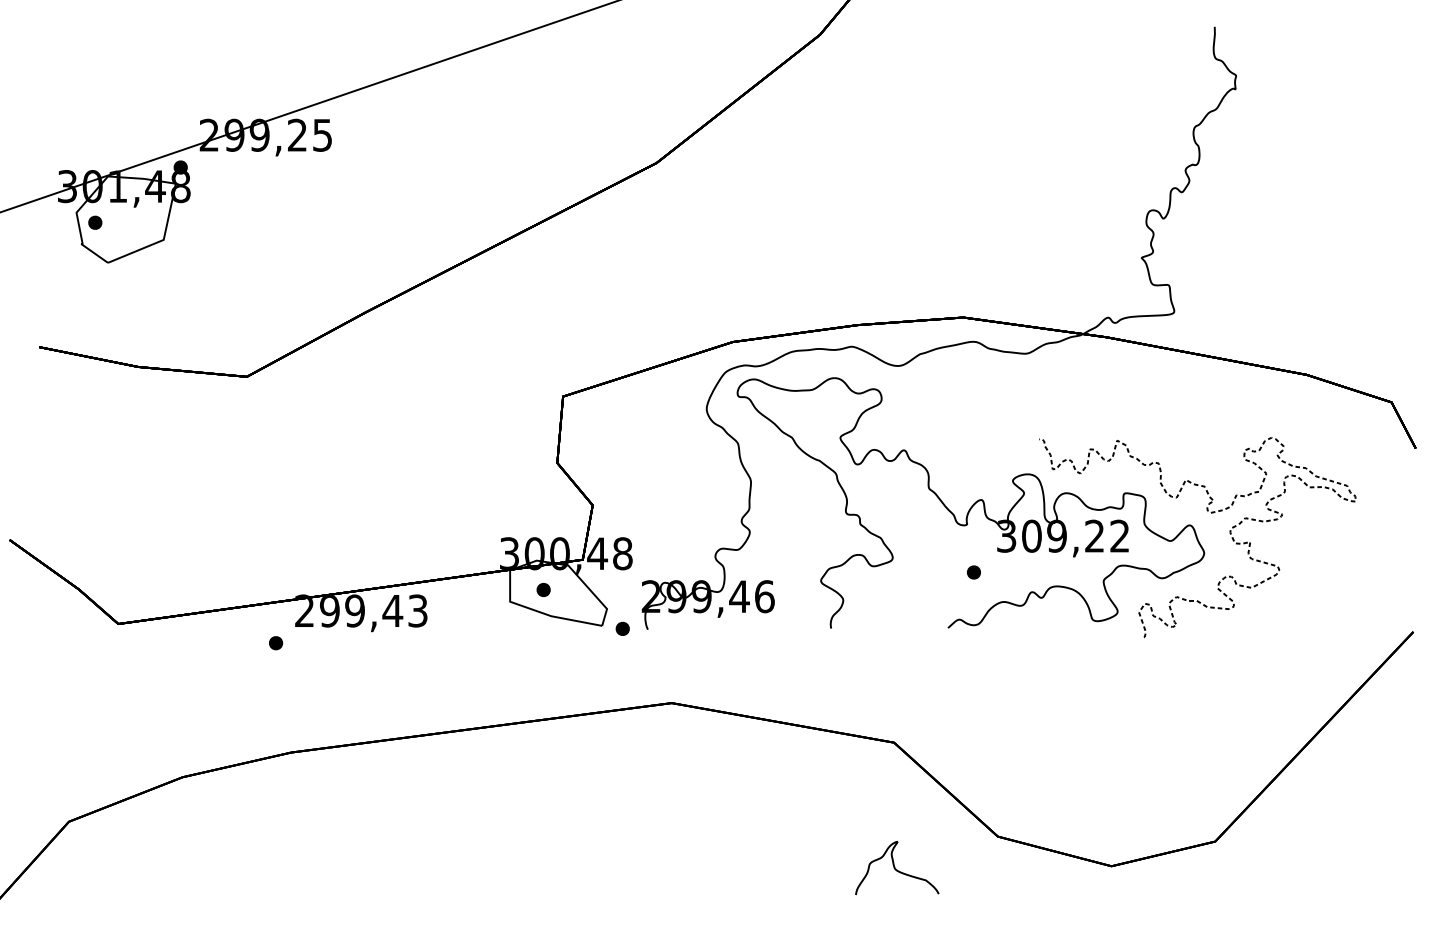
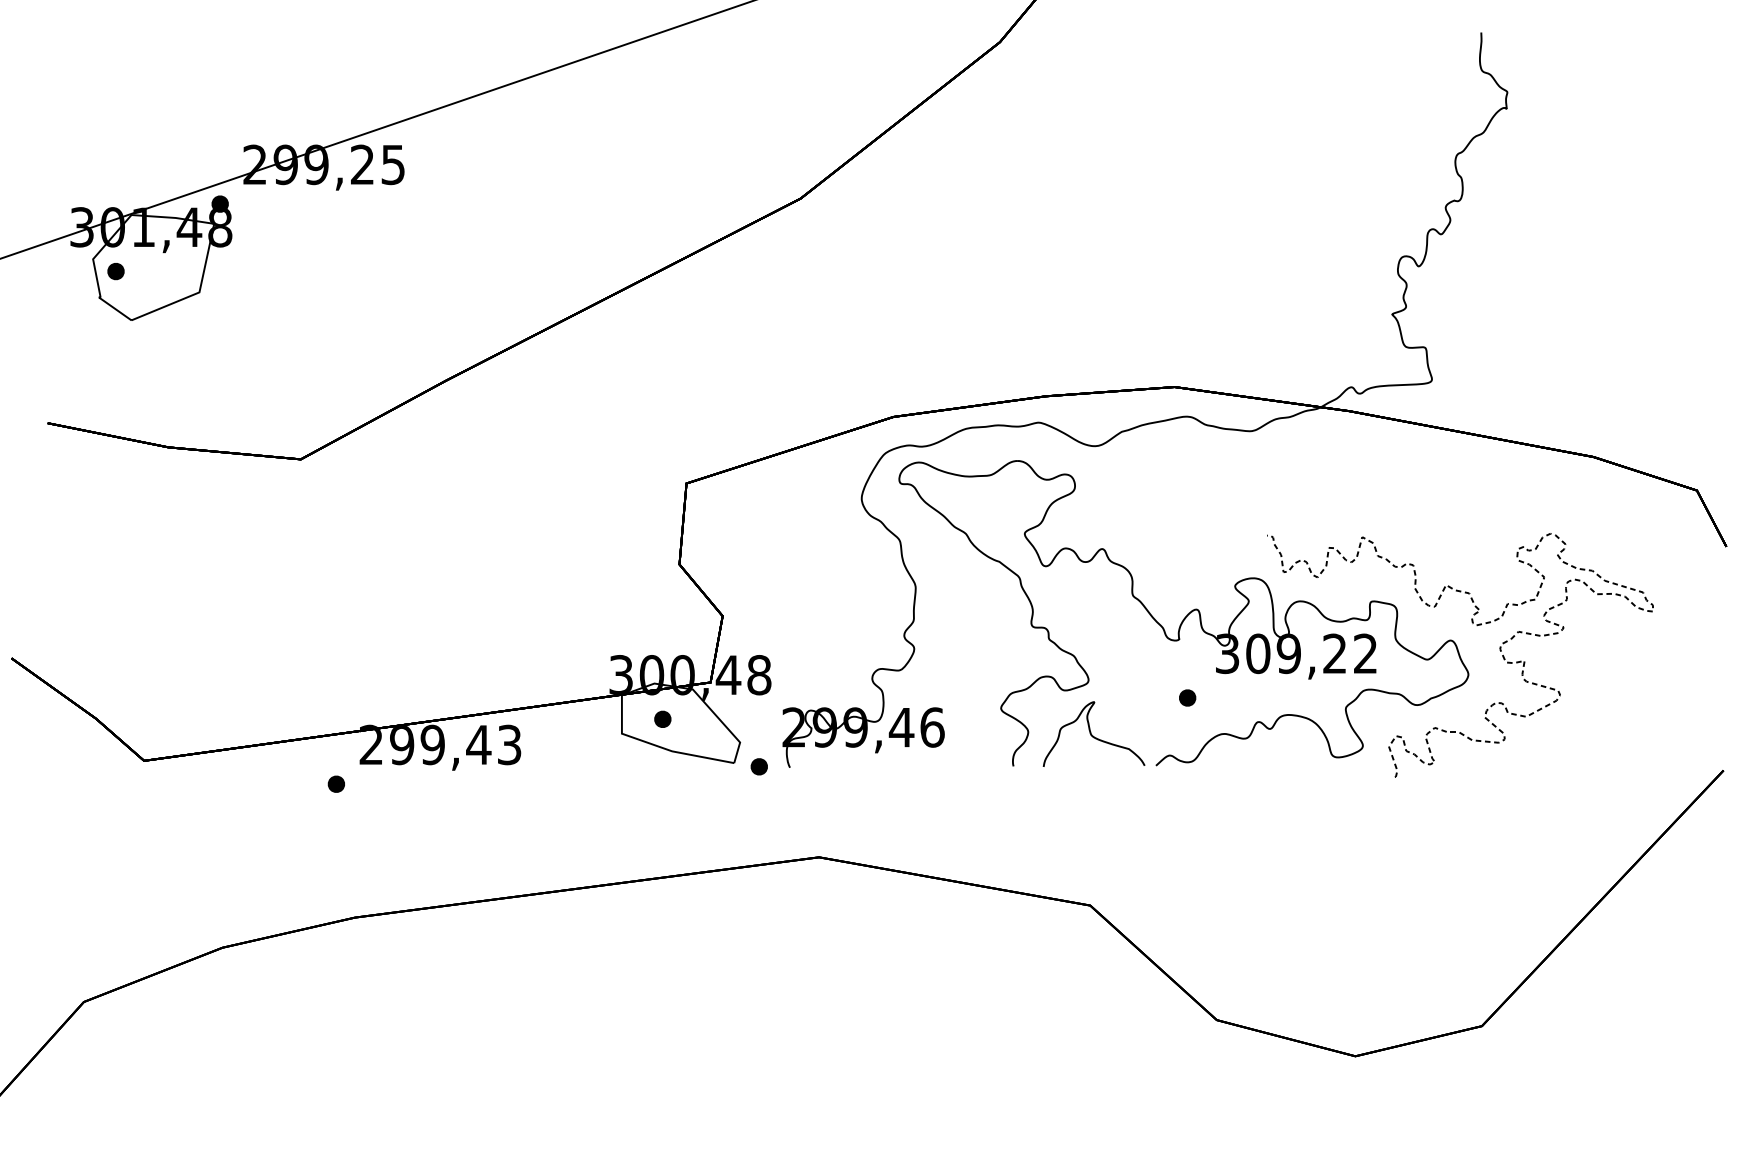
curve: (896, 868) -> (1093, 734), moved

